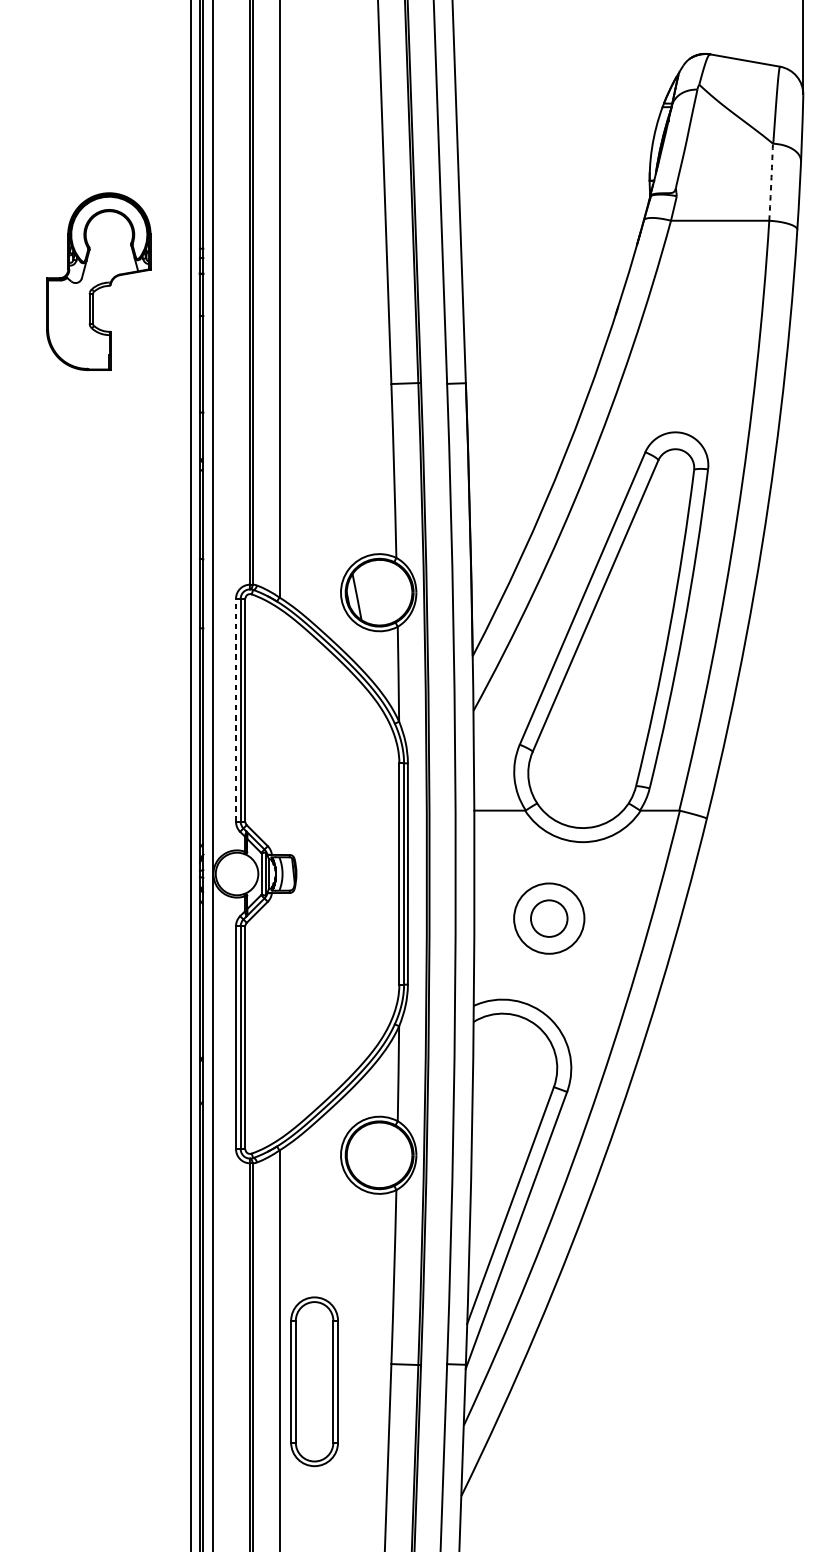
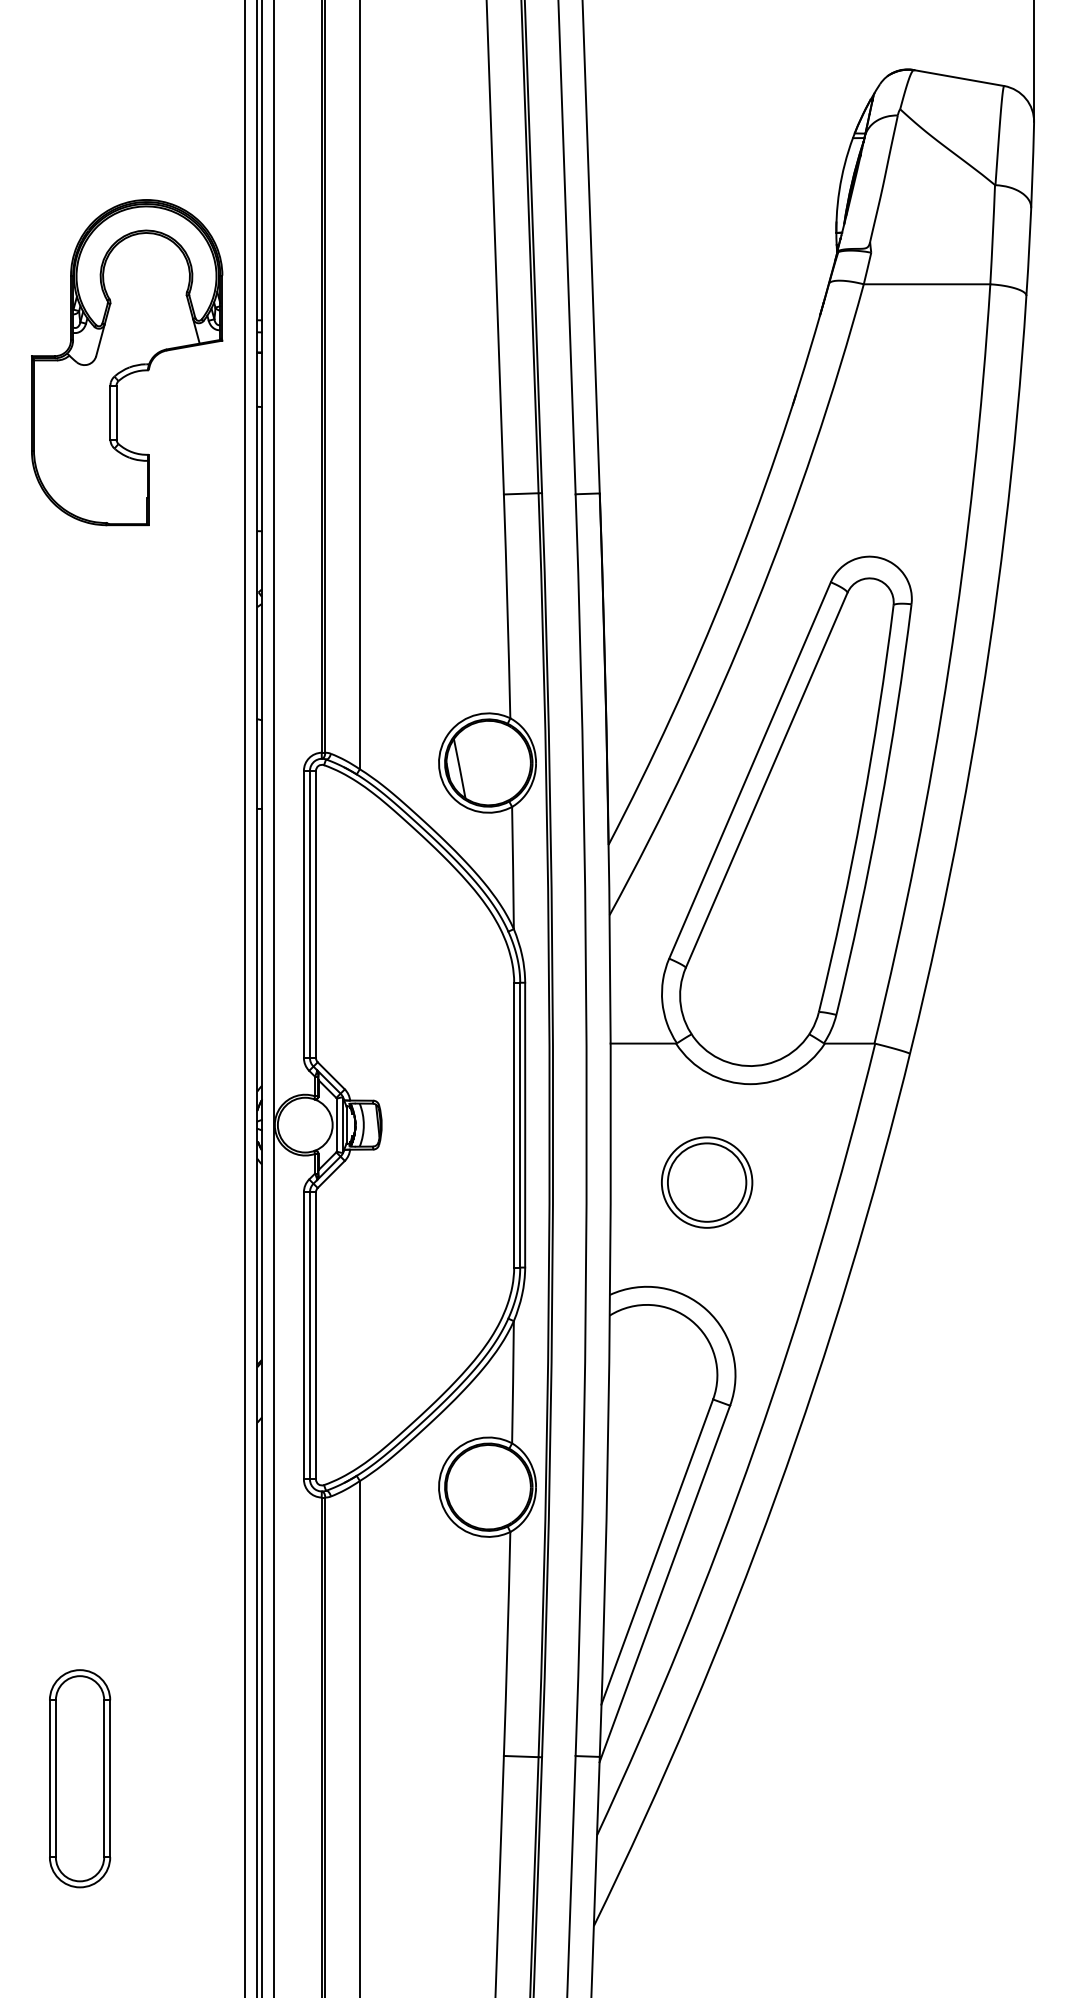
arc: (770, 182) -> (992, 234), dashed -> solid
part: (98, 281) -> (127, 362), size x1.43
line: (235, 710) -> (303, 914), dashed -> solid
circle: (548, 918) -> (706, 1182), size x1.67
part: (314, 1381) -> (80, 1778), moved

